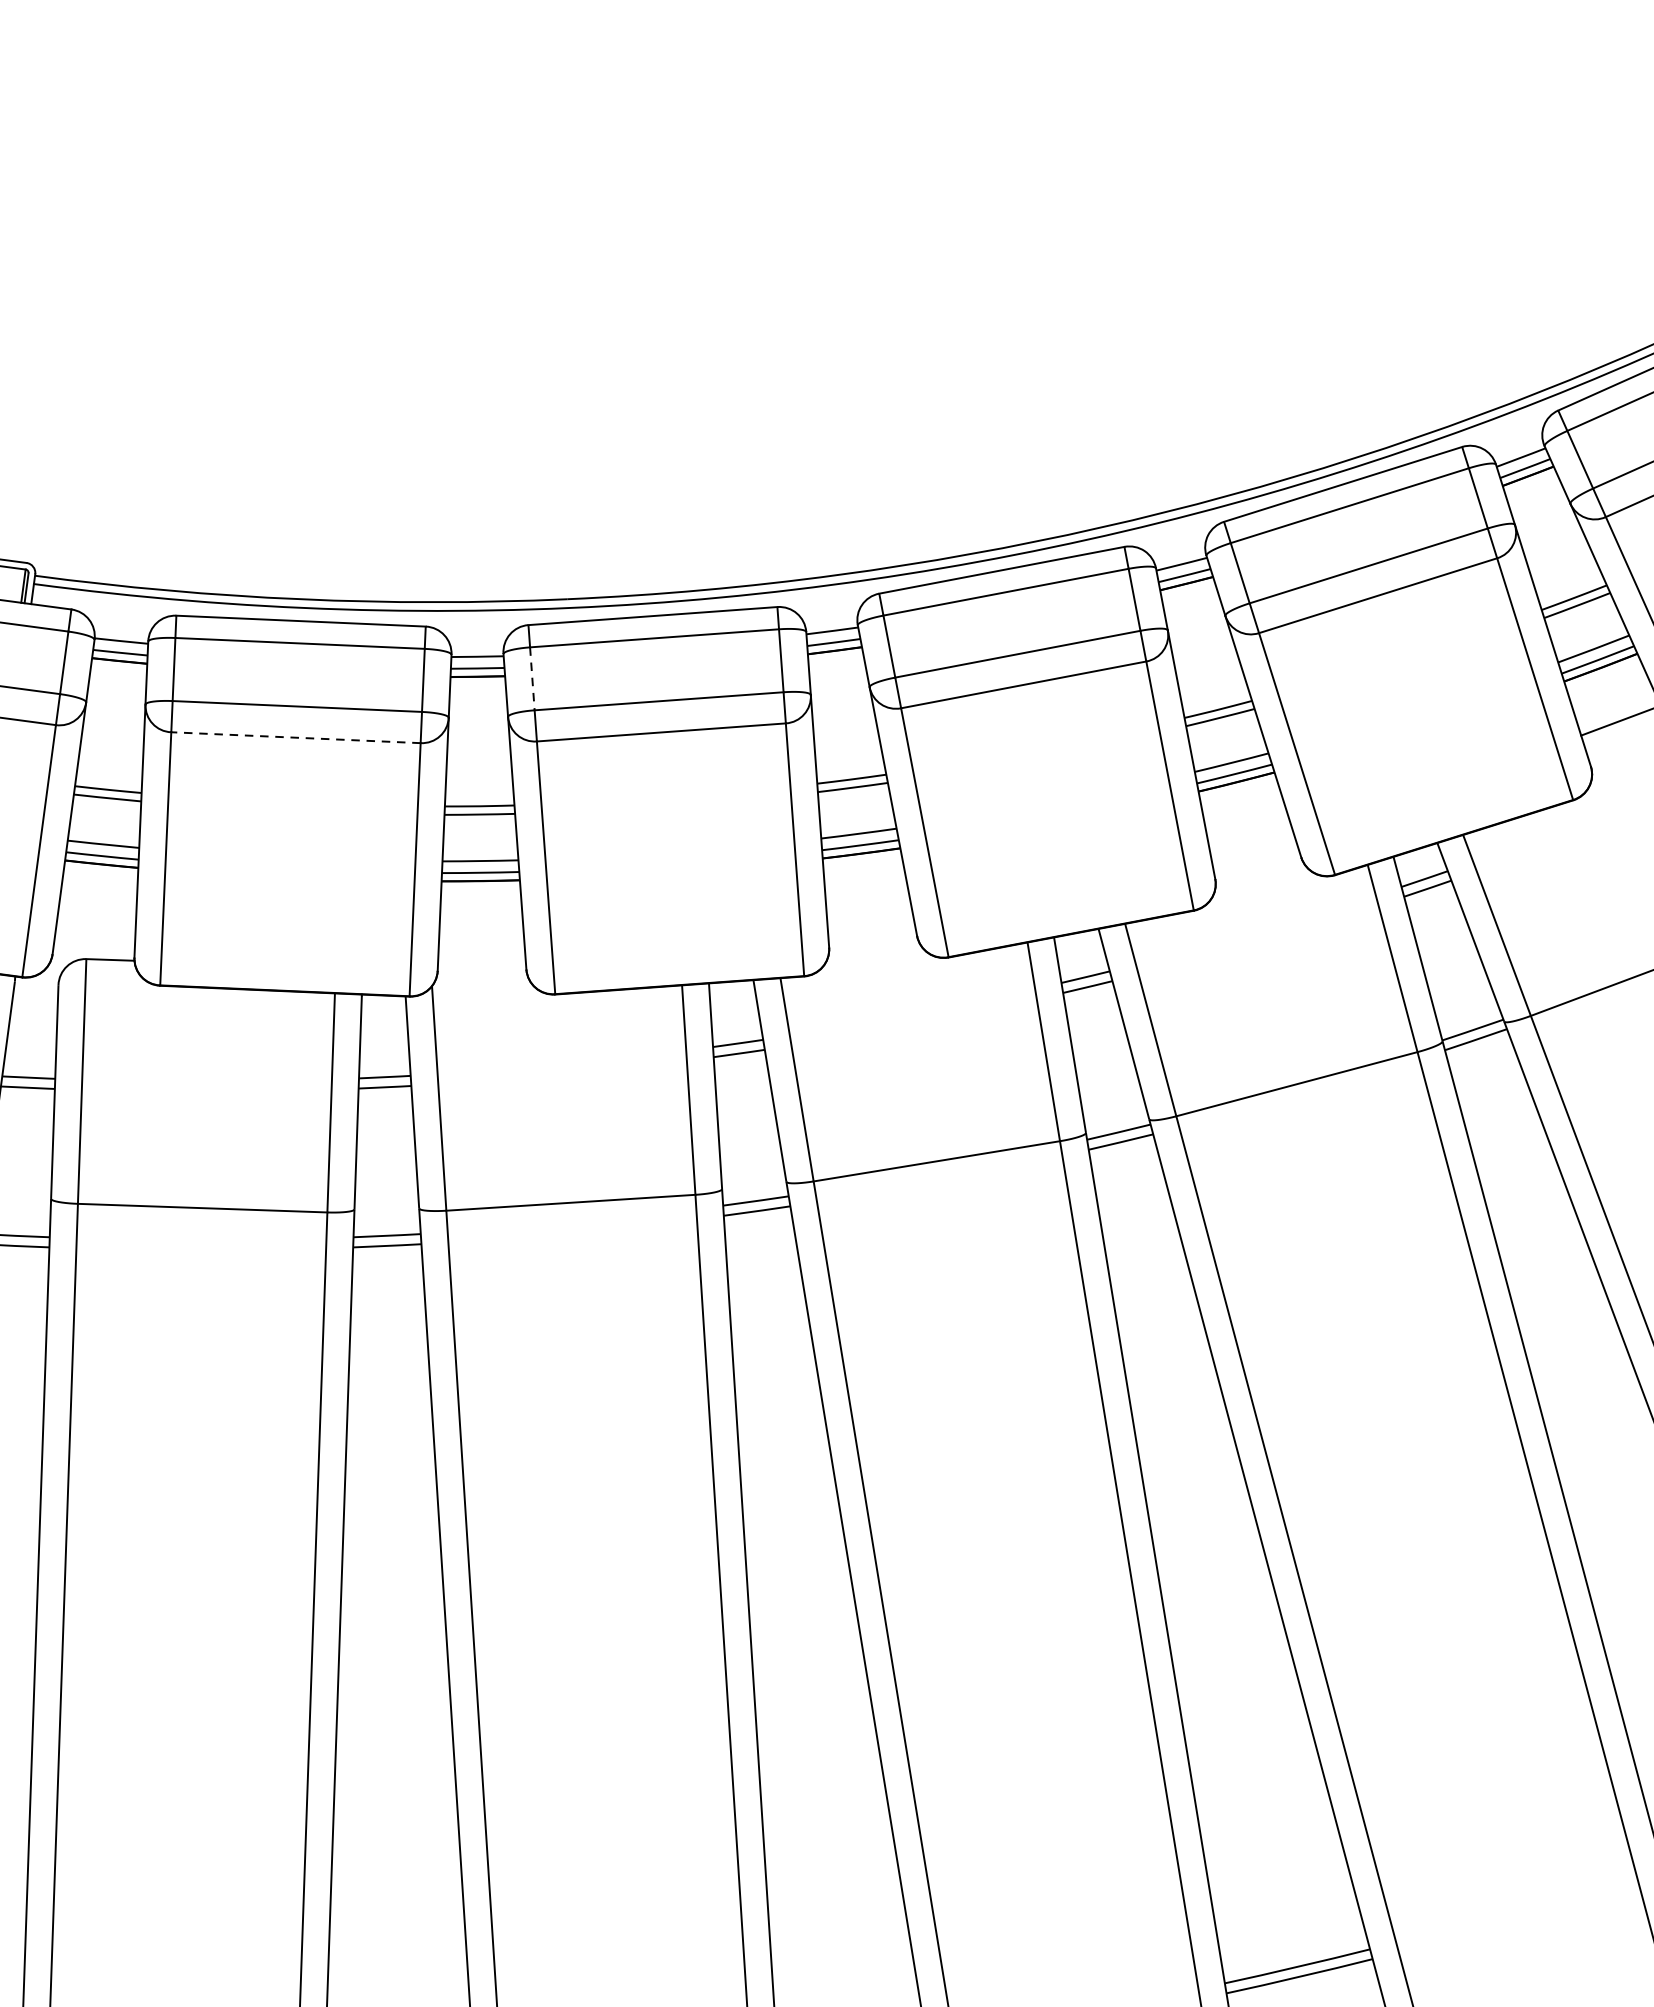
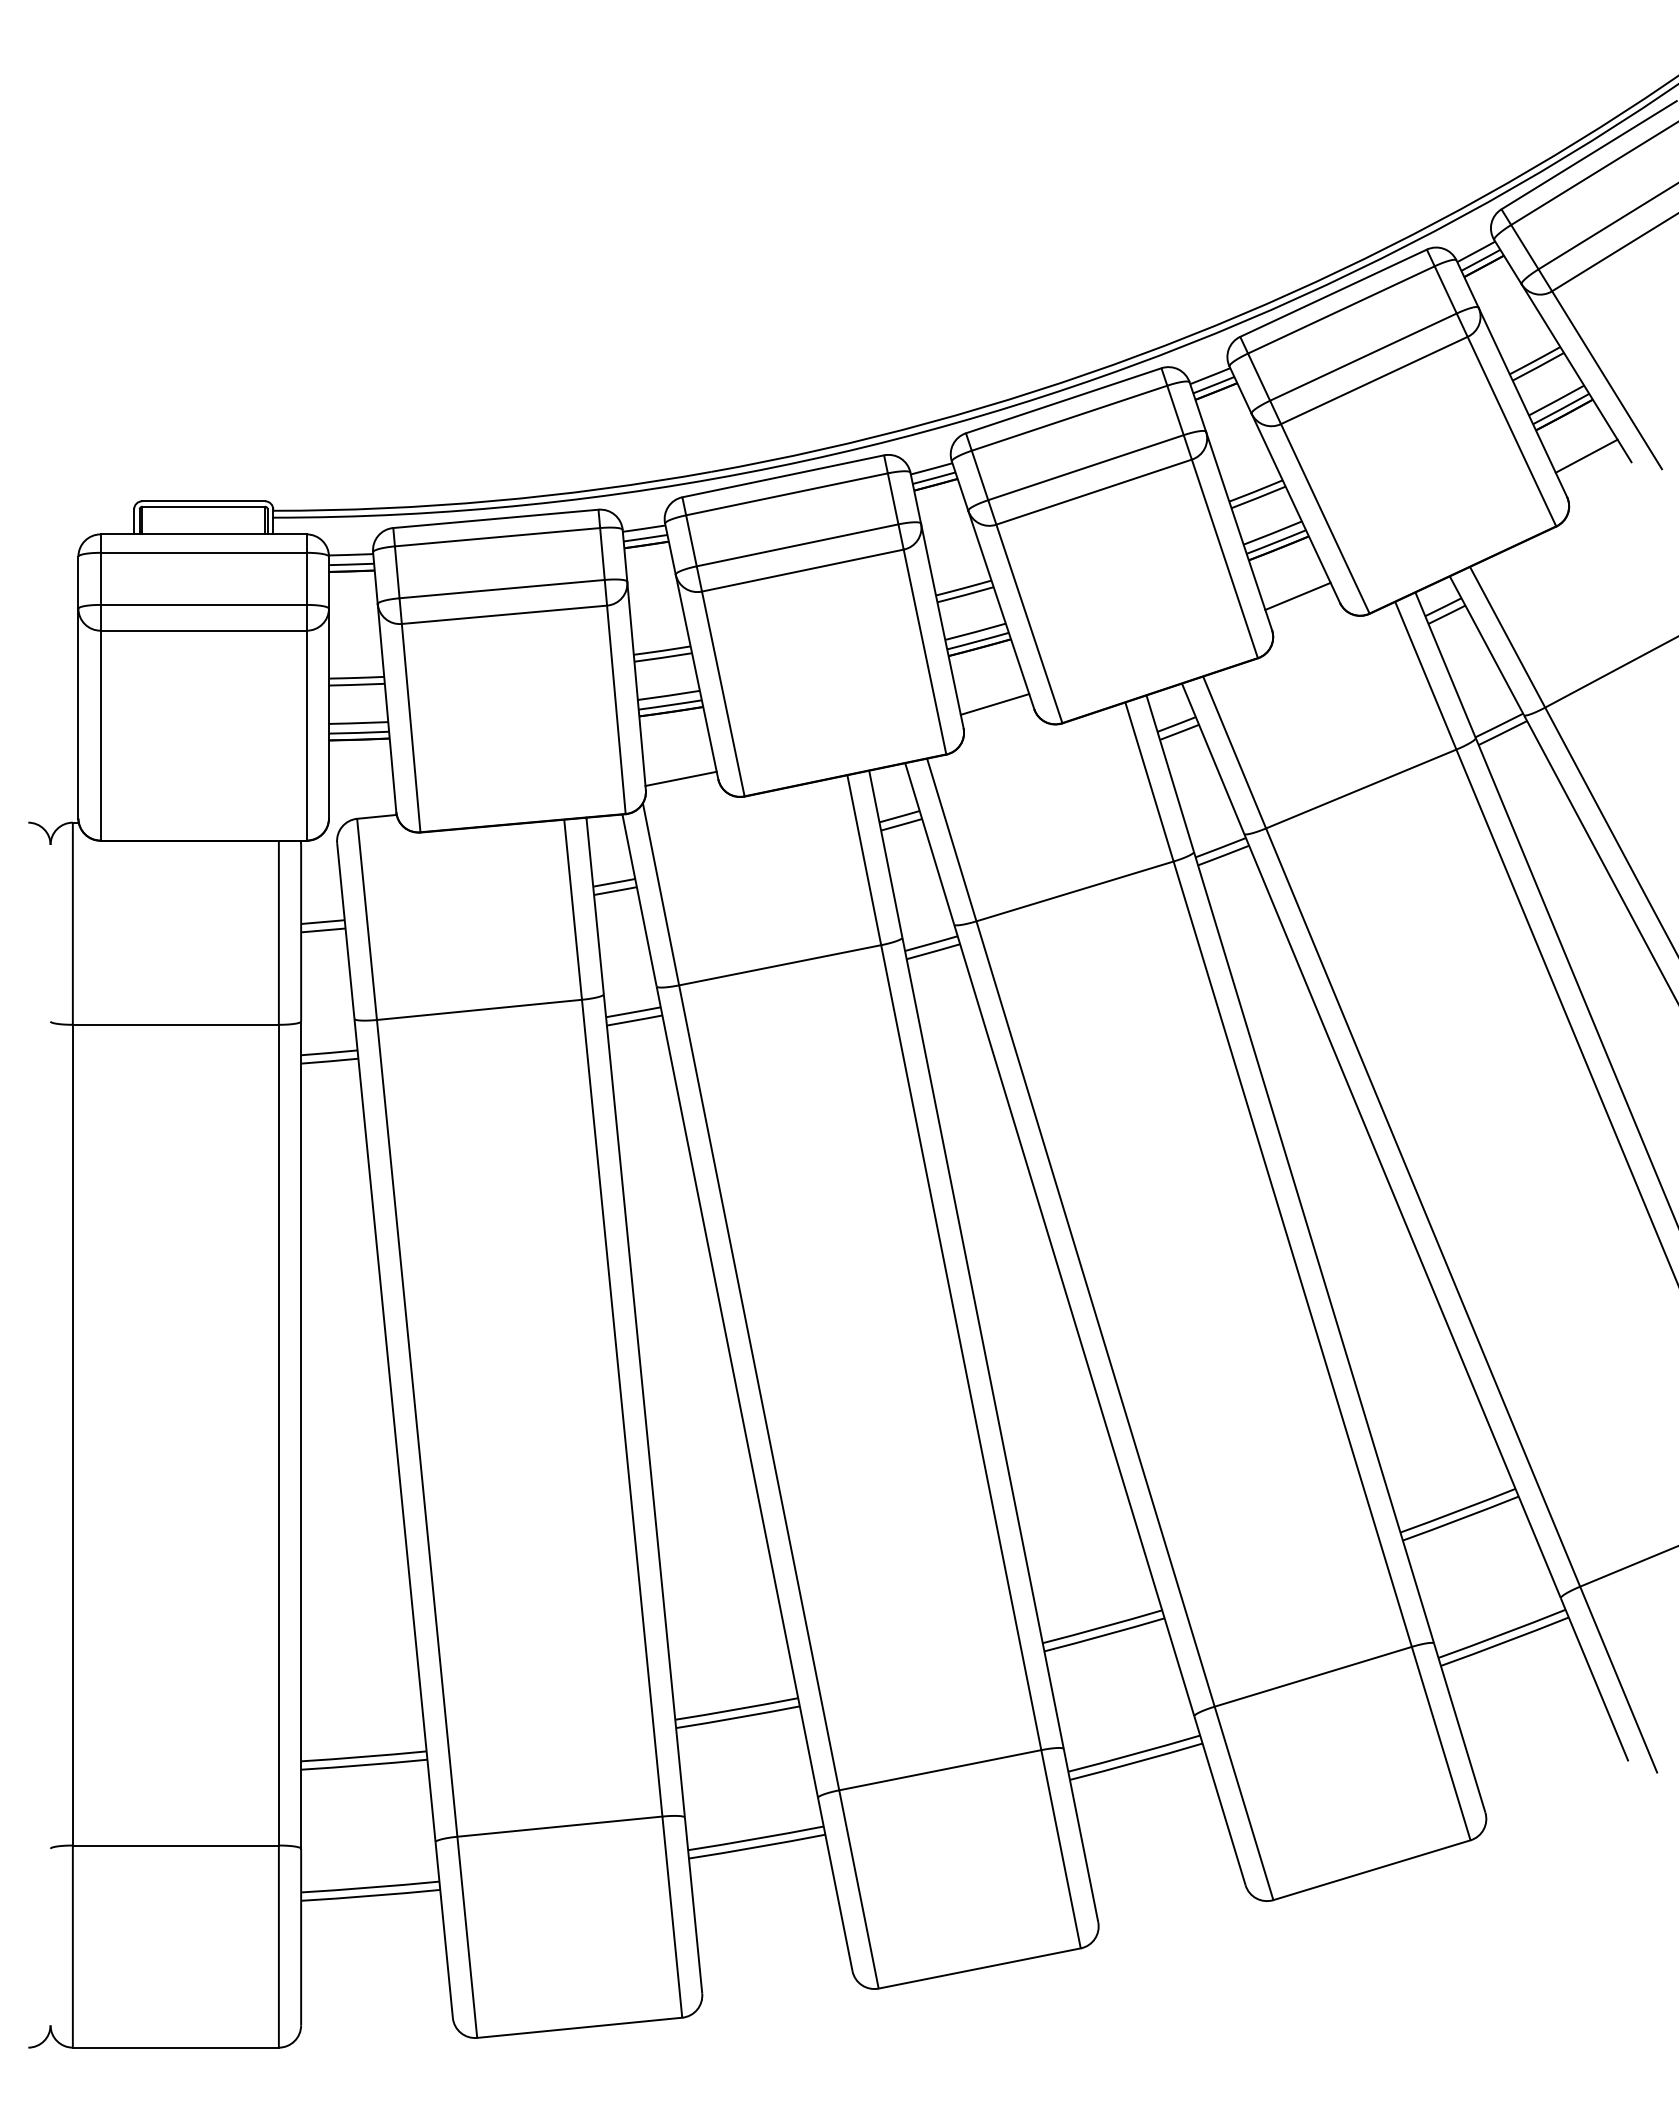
line: (532, 679) -> (691, 541), dashed -> solid
line: (294, 737) -> (503, 614), dashed -> solid
line: (1251, 841) -> (1297, 595), added
line: (870, 923) -> (994, 704), added
line: (481, 962) -> (680, 778), added

